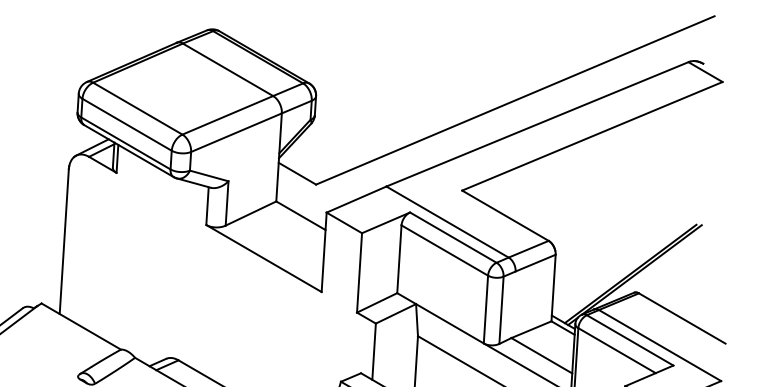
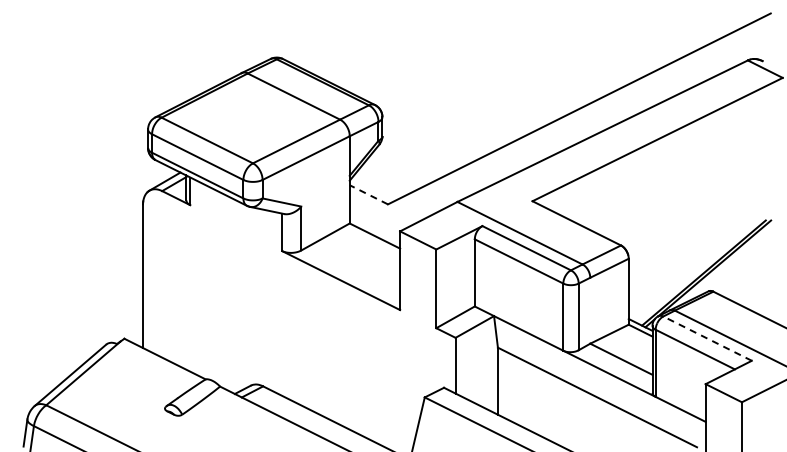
line: (297, 173) -> (368, 194), solid -> dashed
line: (630, 340) -> (707, 338), solid -> dashed

